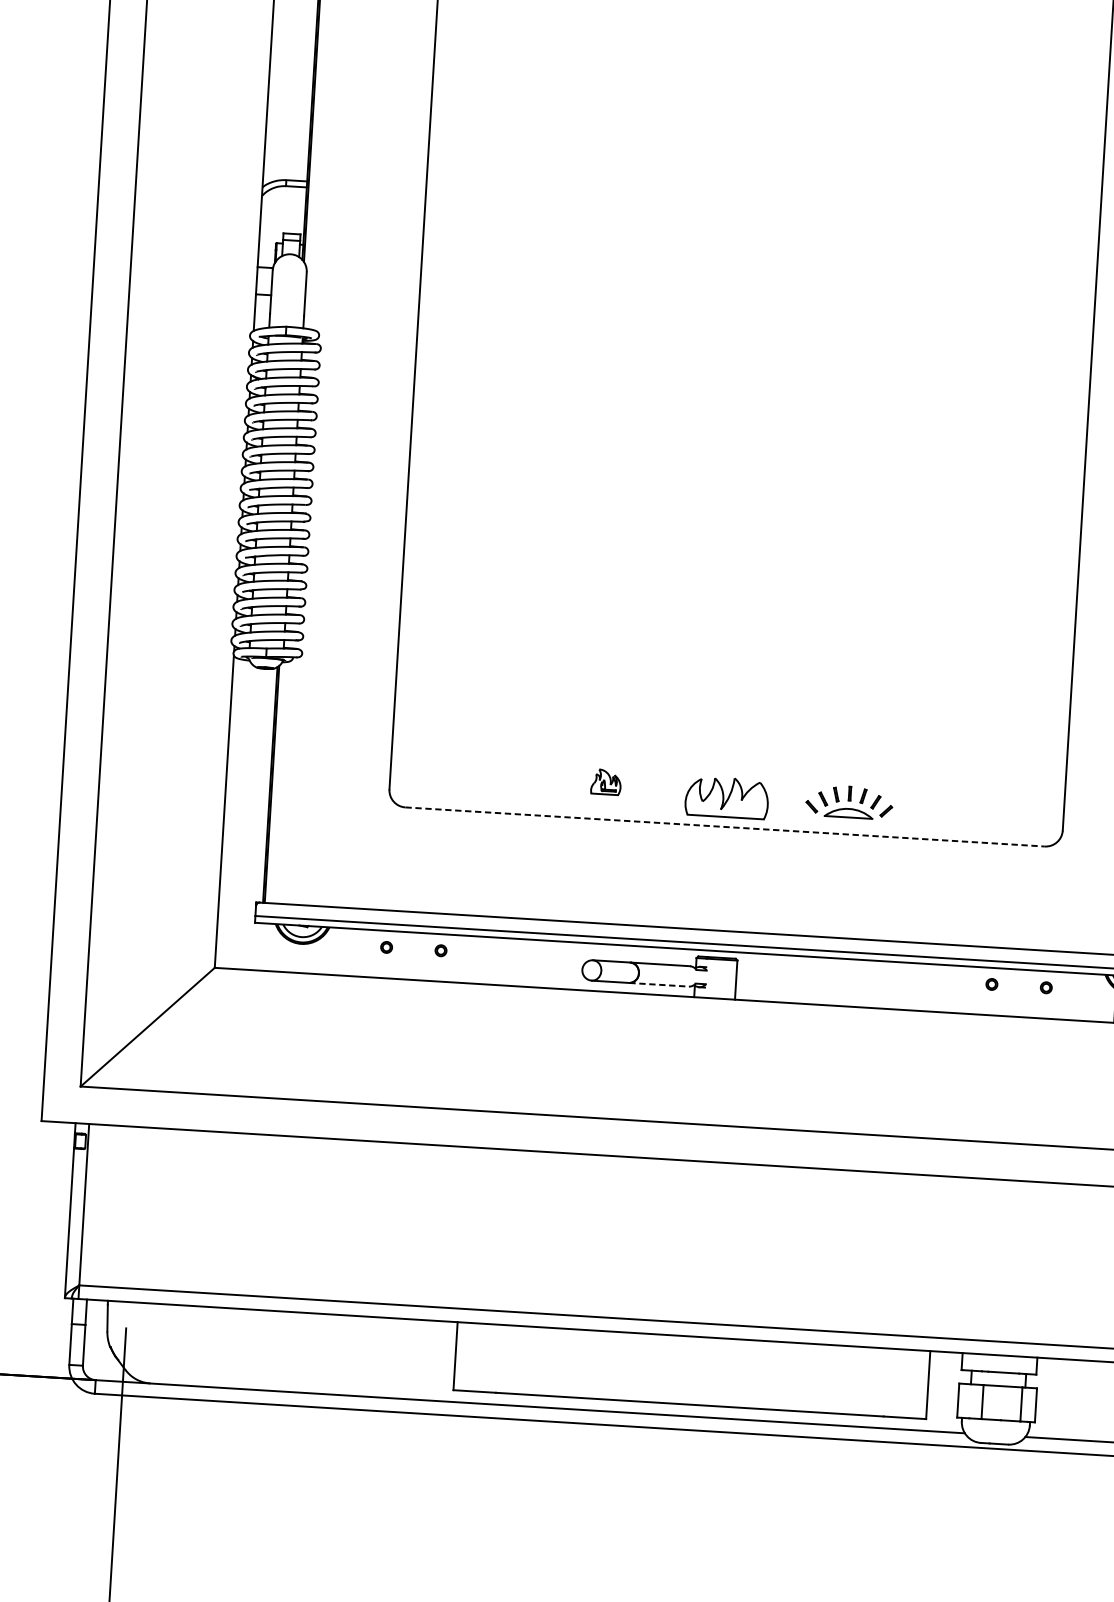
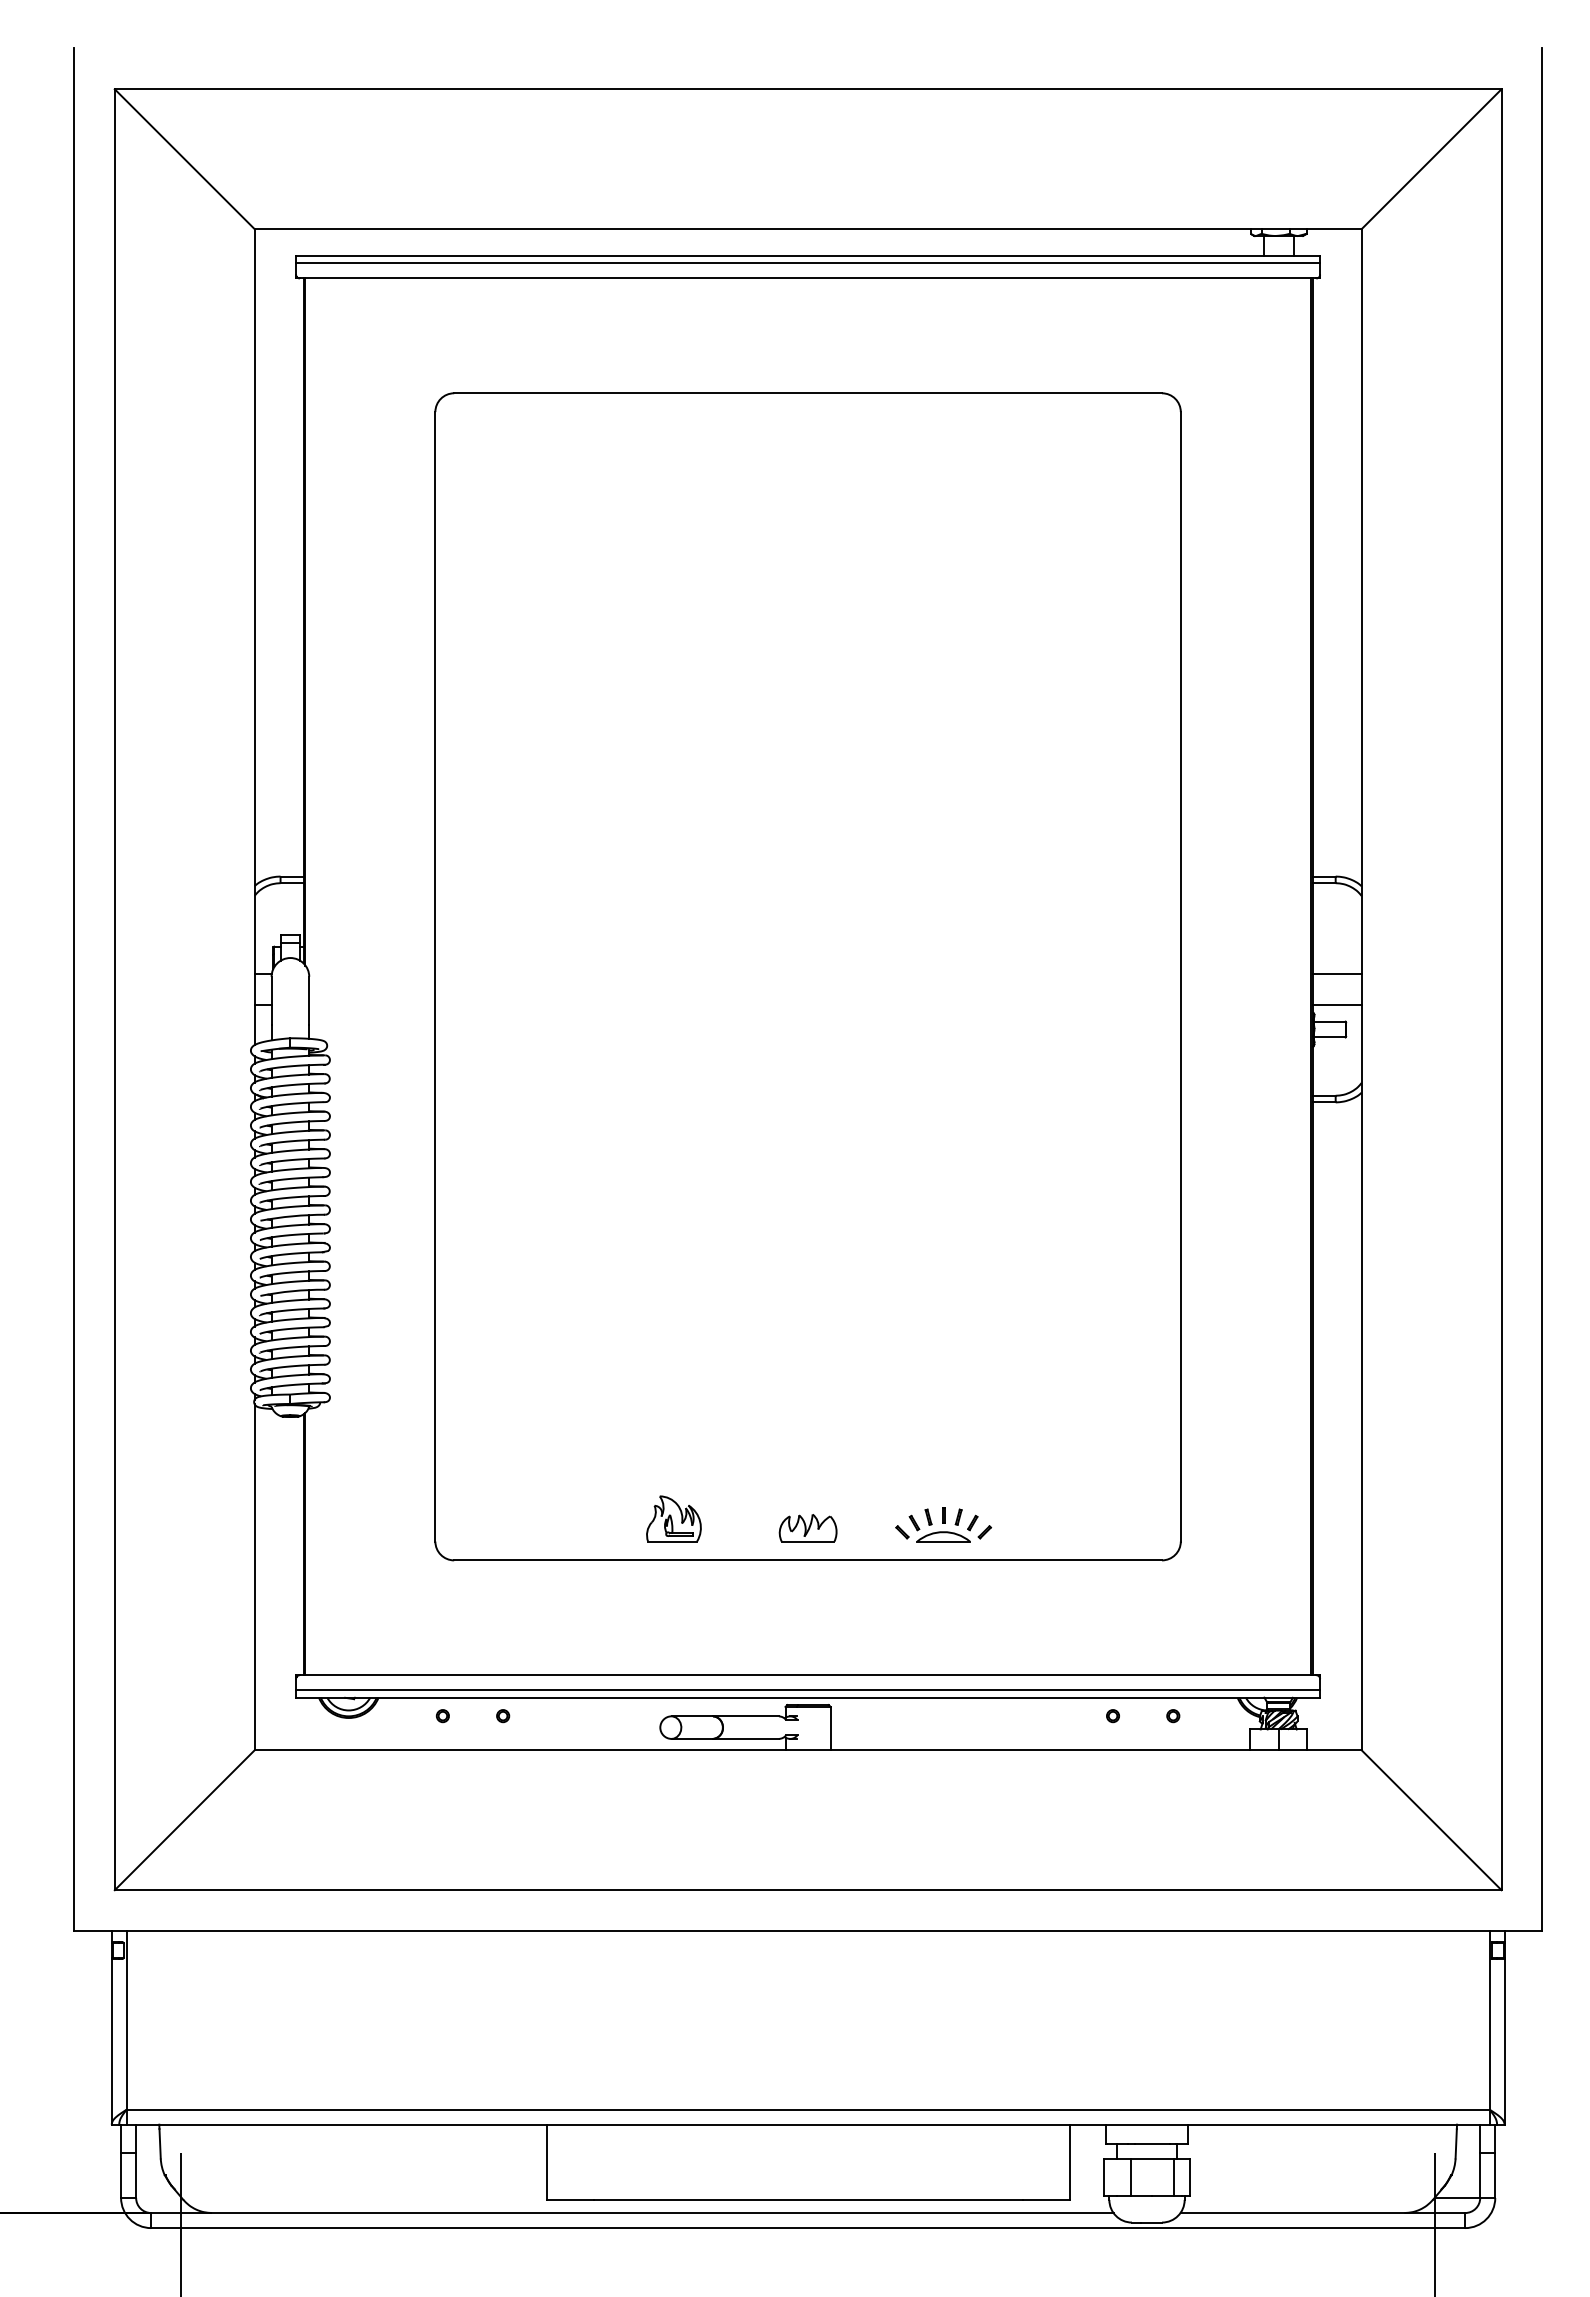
part: (605, 781) -> (673, 1518), size x1.67
part: (726, 798) -> (807, 1528), size x0.62
line: (725, 827) -> (808, 1560), dashed -> solid
line: (658, 984) -> (745, 1738), dashed -> solid

